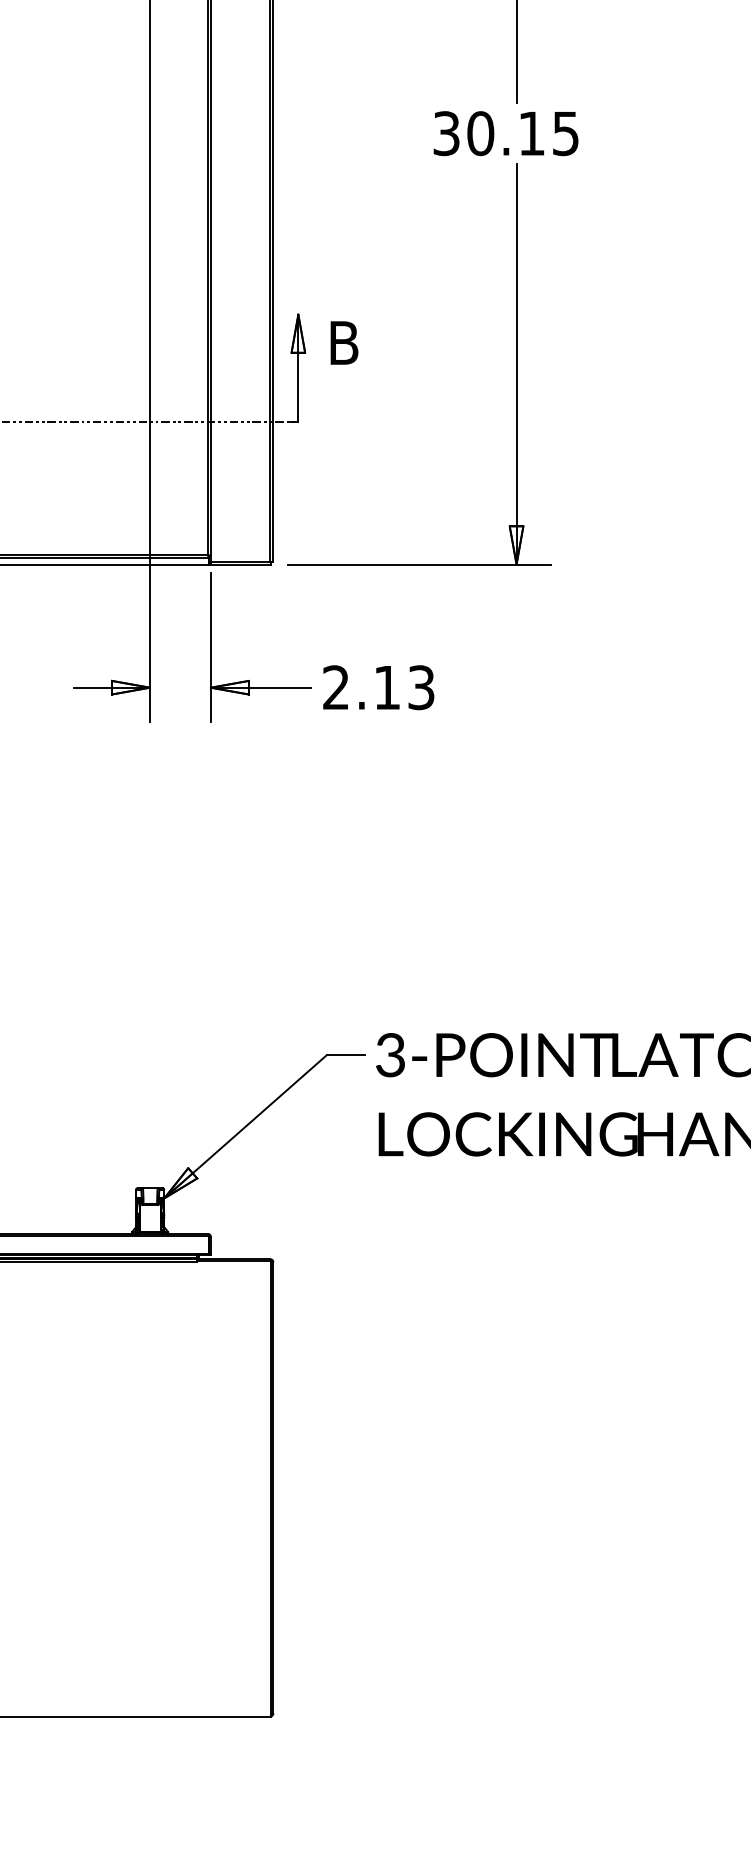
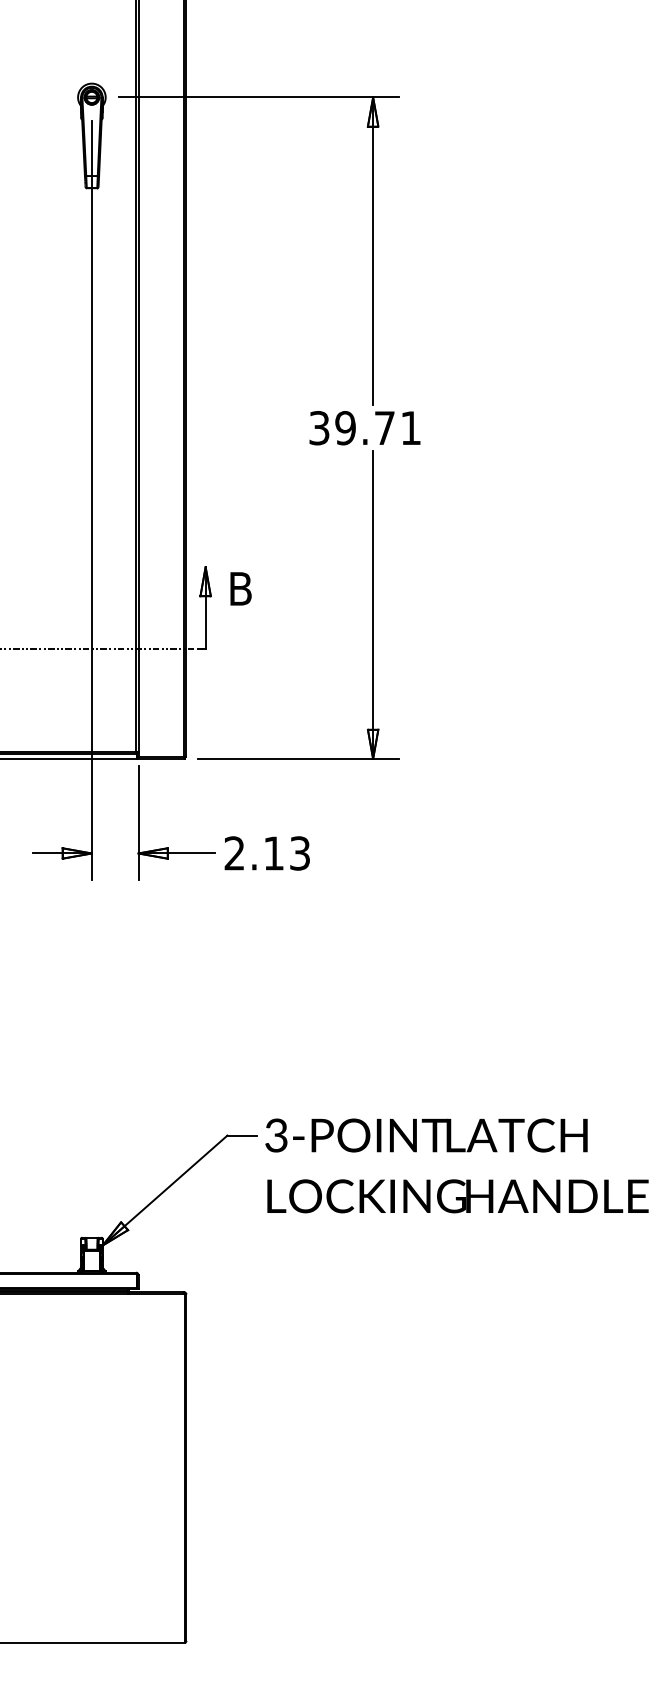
text: (522, 134) -> (377, 428), 30.15 -> 39.71

